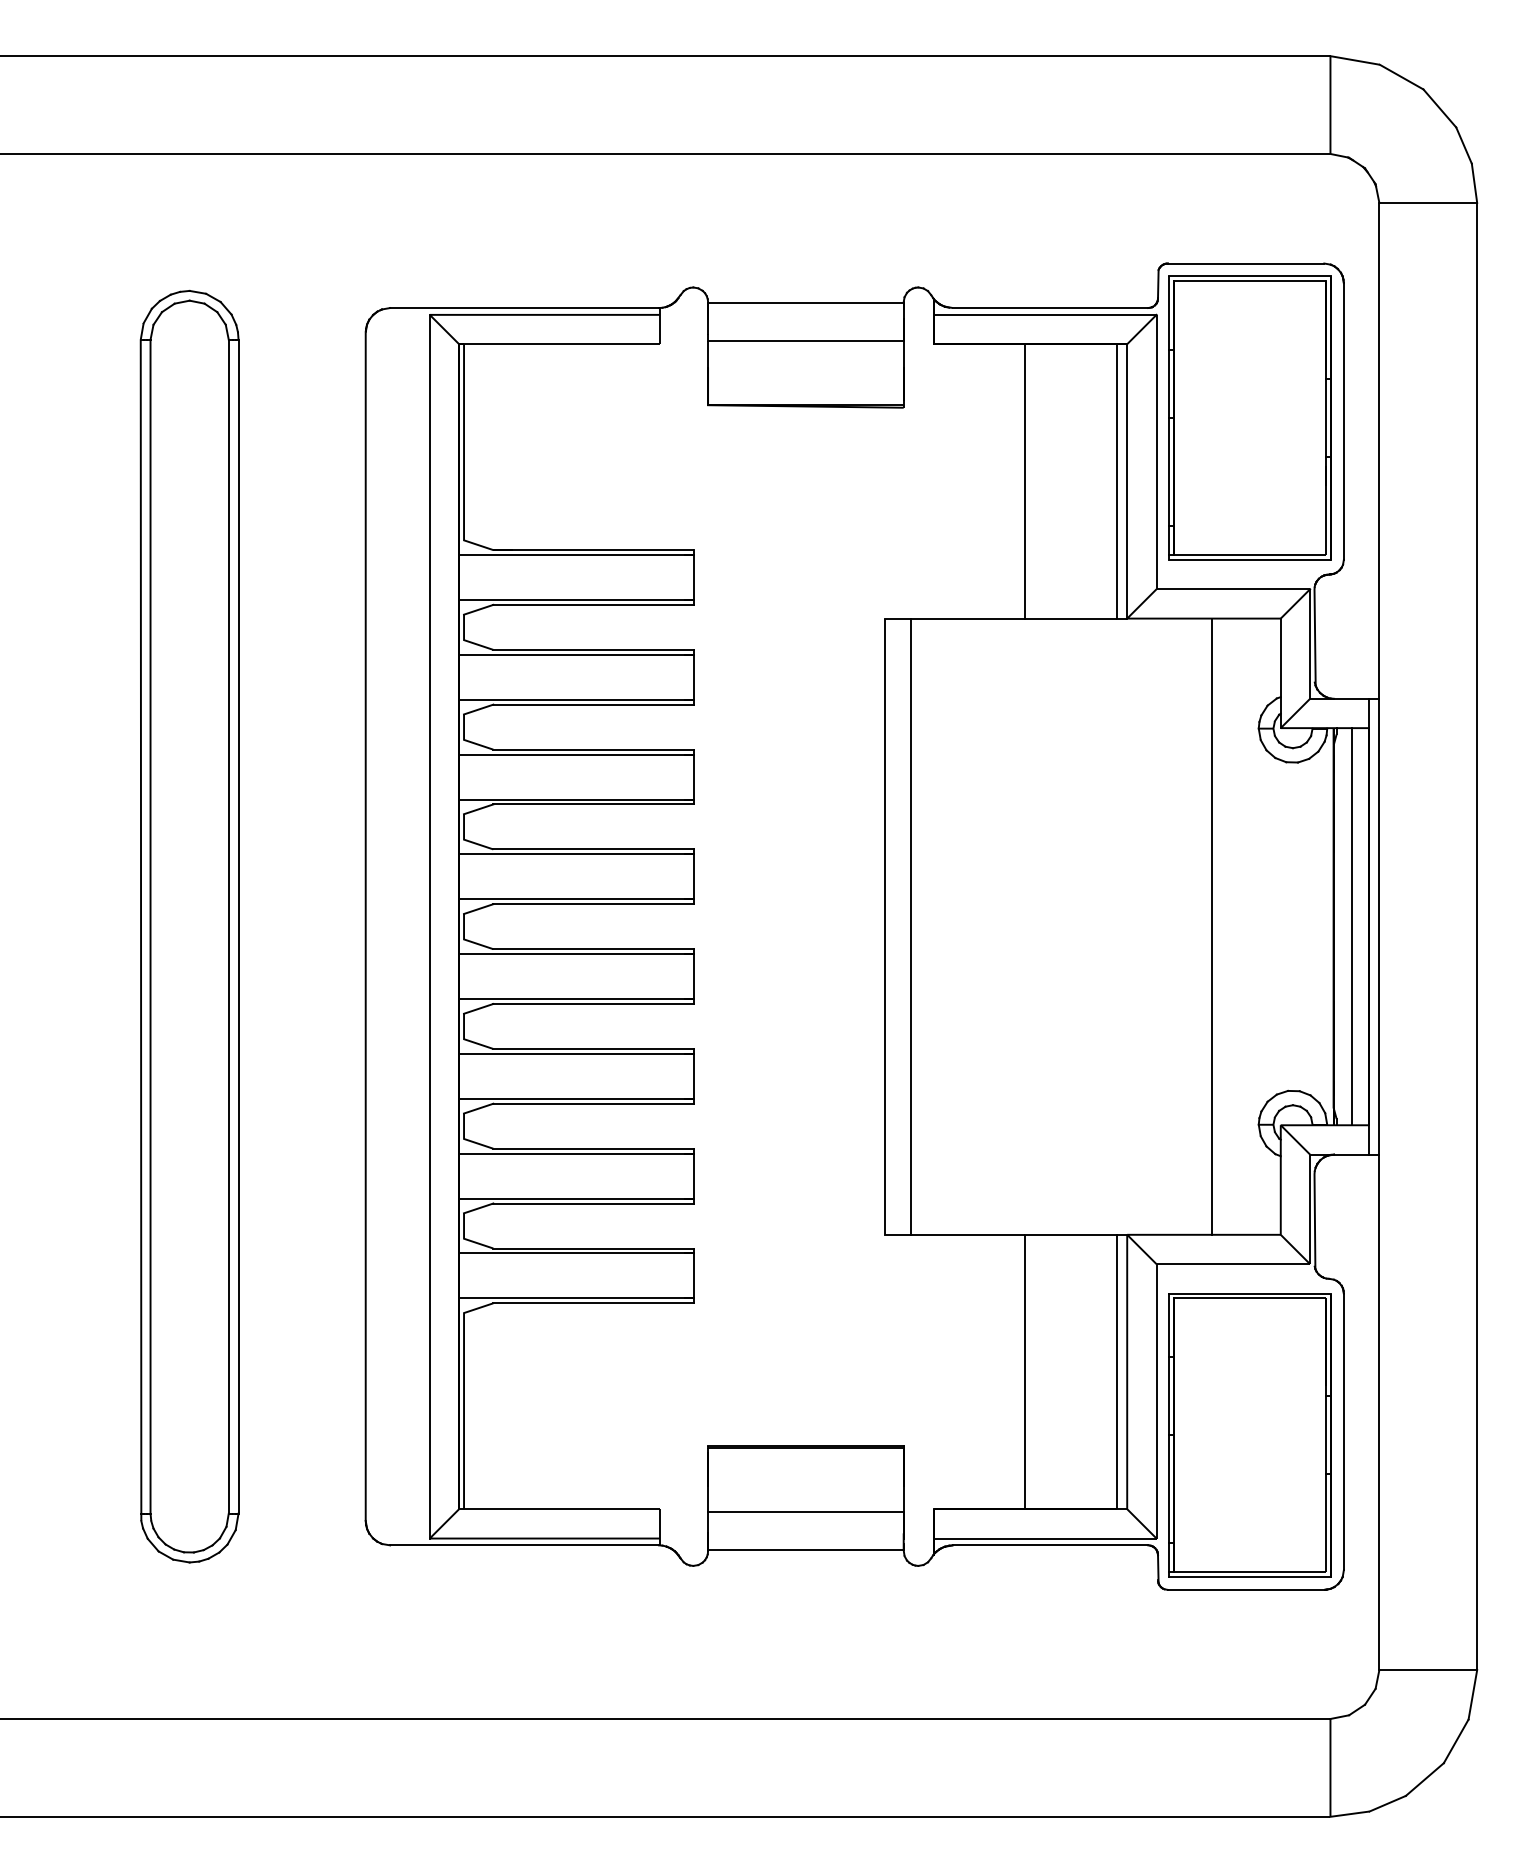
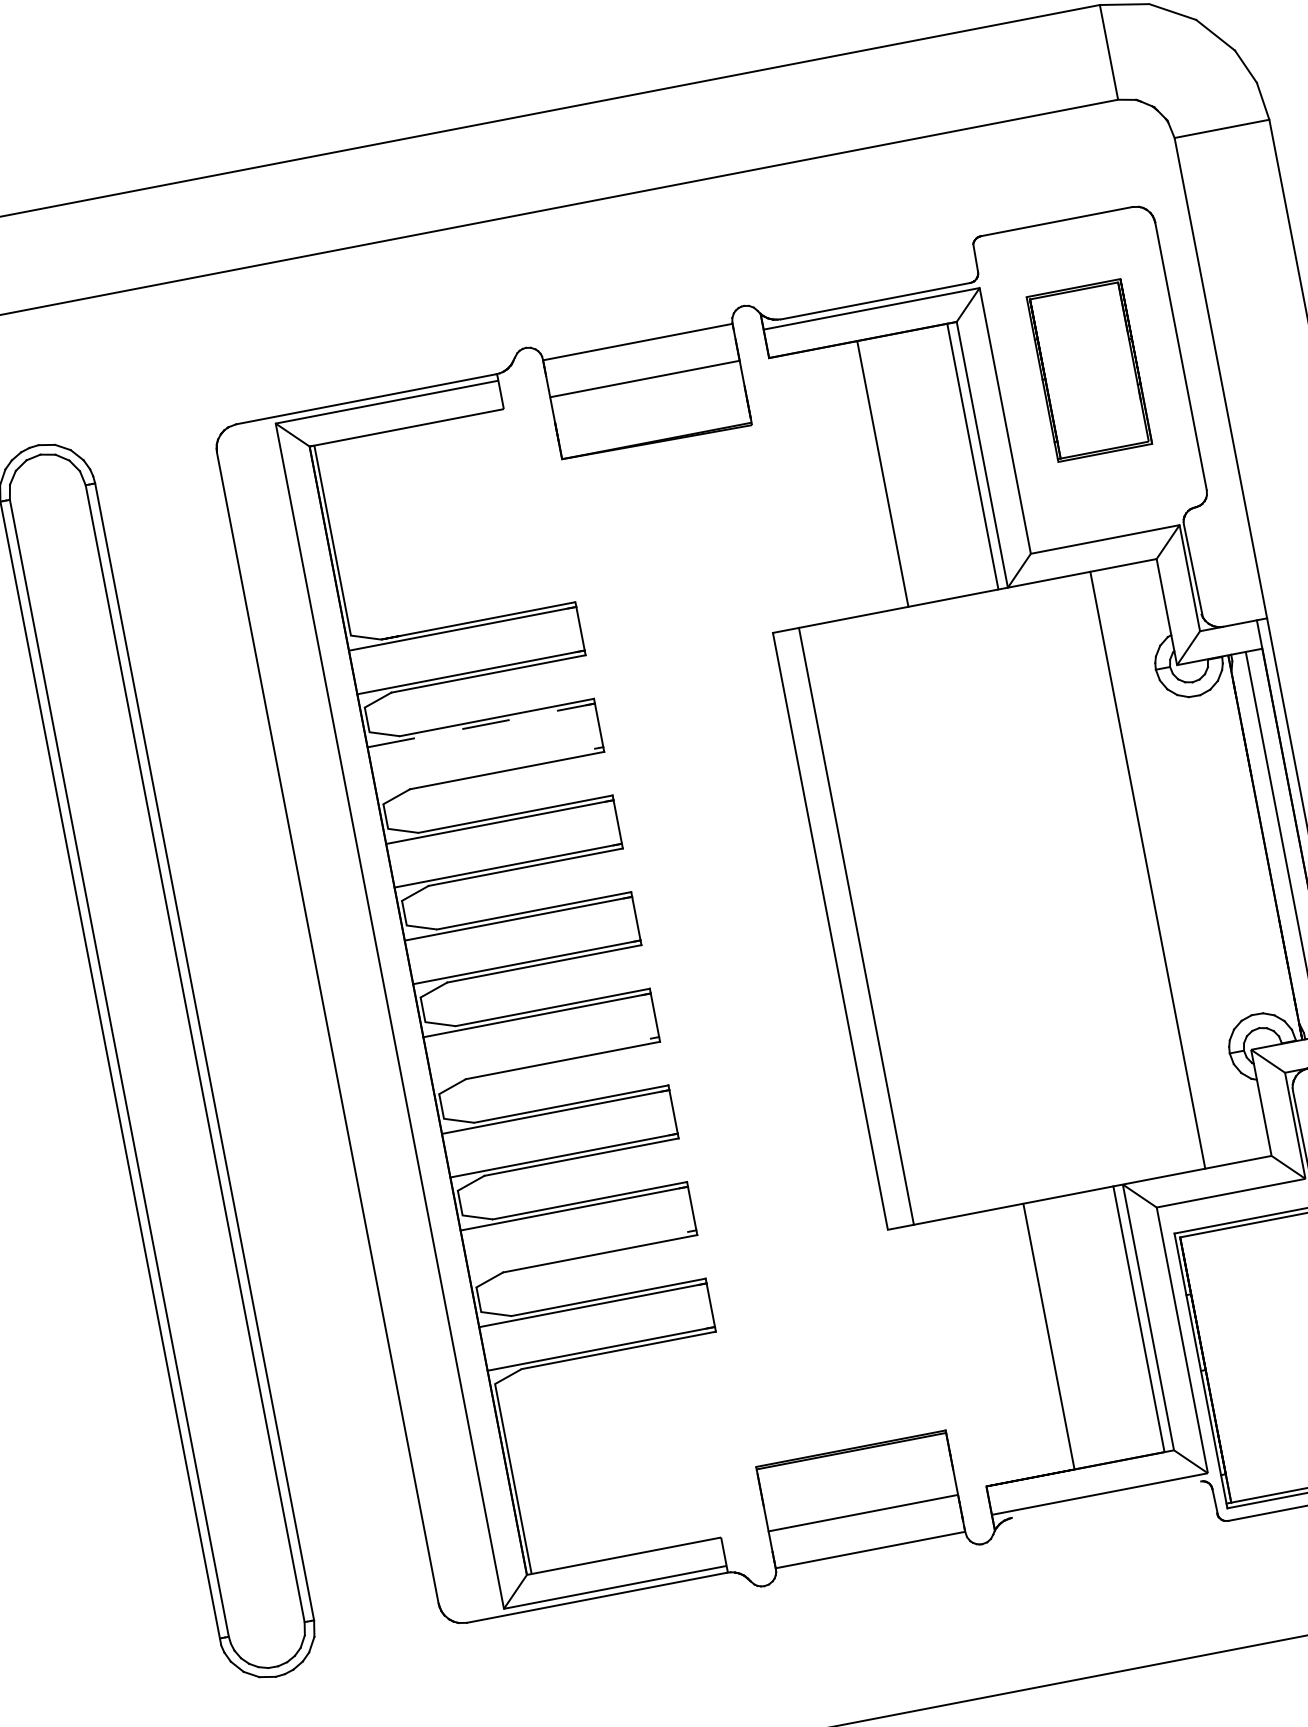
part: (1249, 417) -> (1088, 370), size x0.6
line: (577, 654) -> (482, 725), solid -> dashed
line: (576, 699) -> (489, 768), removed
line: (576, 999) -> (545, 1059), removed
line: (576, 1198) -> (582, 1252), removed
line: (1050, 1545) -> (1106, 1499), removed

